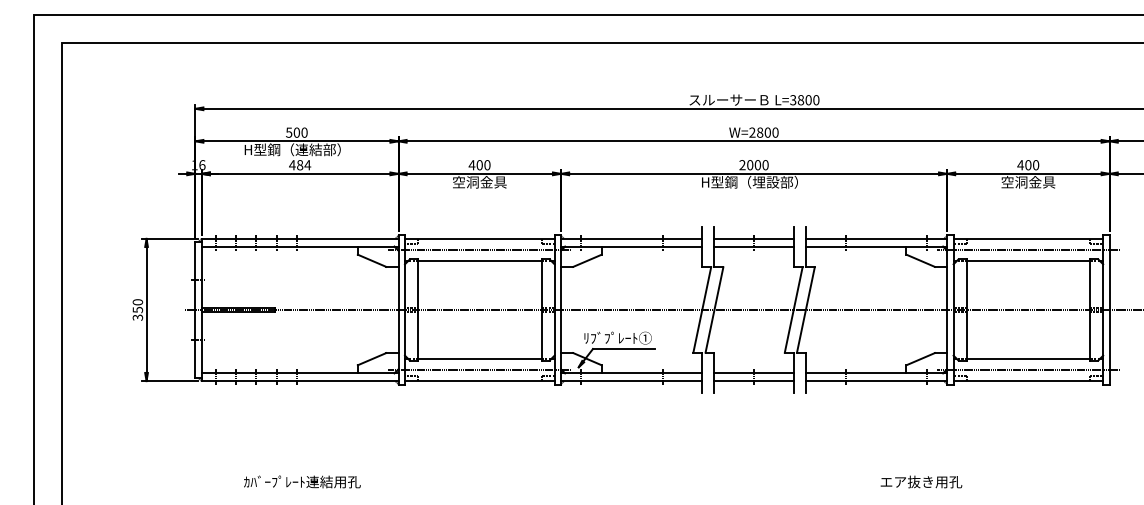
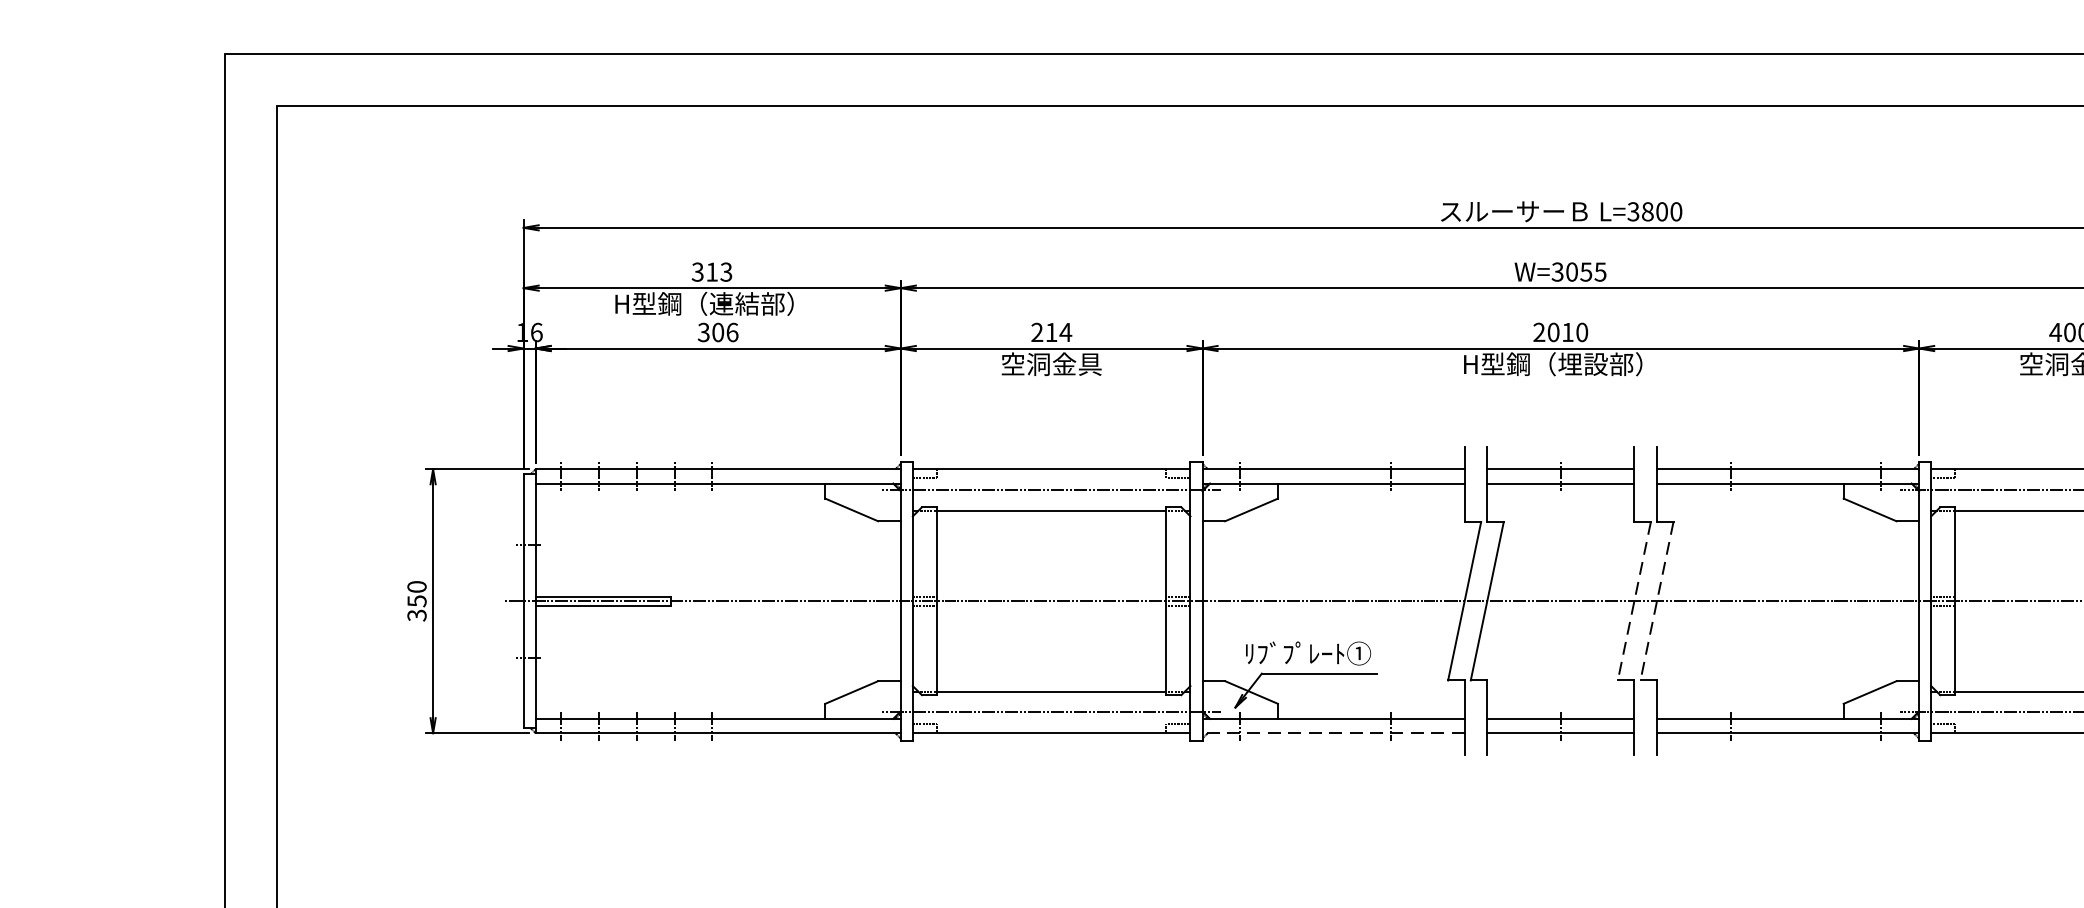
text: (296, 132) -> (711, 271), 500 -> 313
text: (763, 132) -> (1578, 271), W=2800 -> W=3055
text: (299, 165) -> (717, 333), 484 -> 306
text: (479, 165) -> (1051, 333), 400 -> 214
text: (757, 165) -> (1567, 333), 2000 -> 2010
line: (793, 309) -> (1633, 600), solid -> dashed
line: (805, 309) -> (1656, 600), solid -> dashed
line: (631, 381) -> (1333, 733), solid -> dashed

